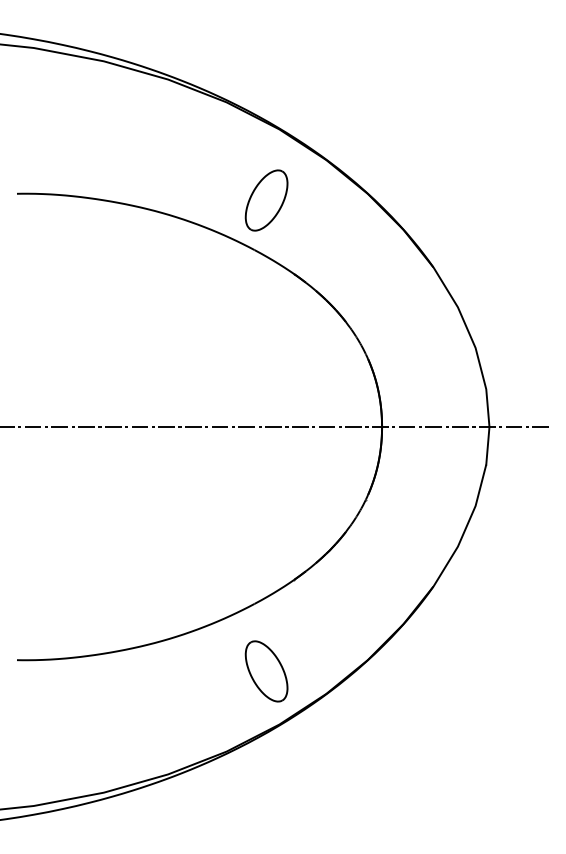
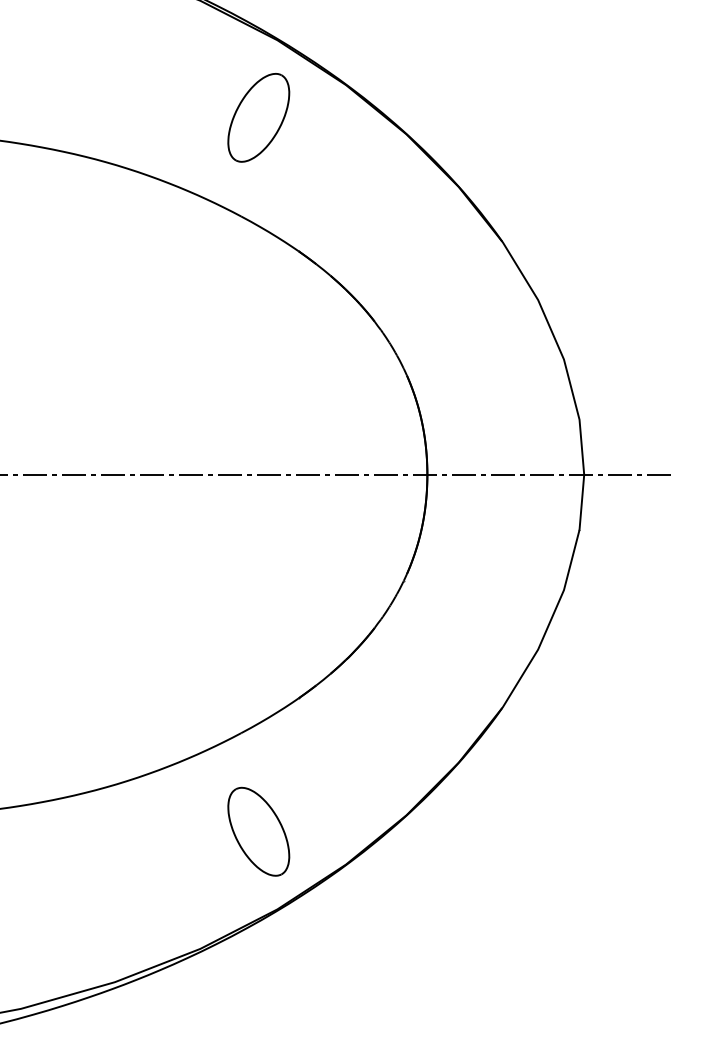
part: (266, 200) -> (258, 117), moved

